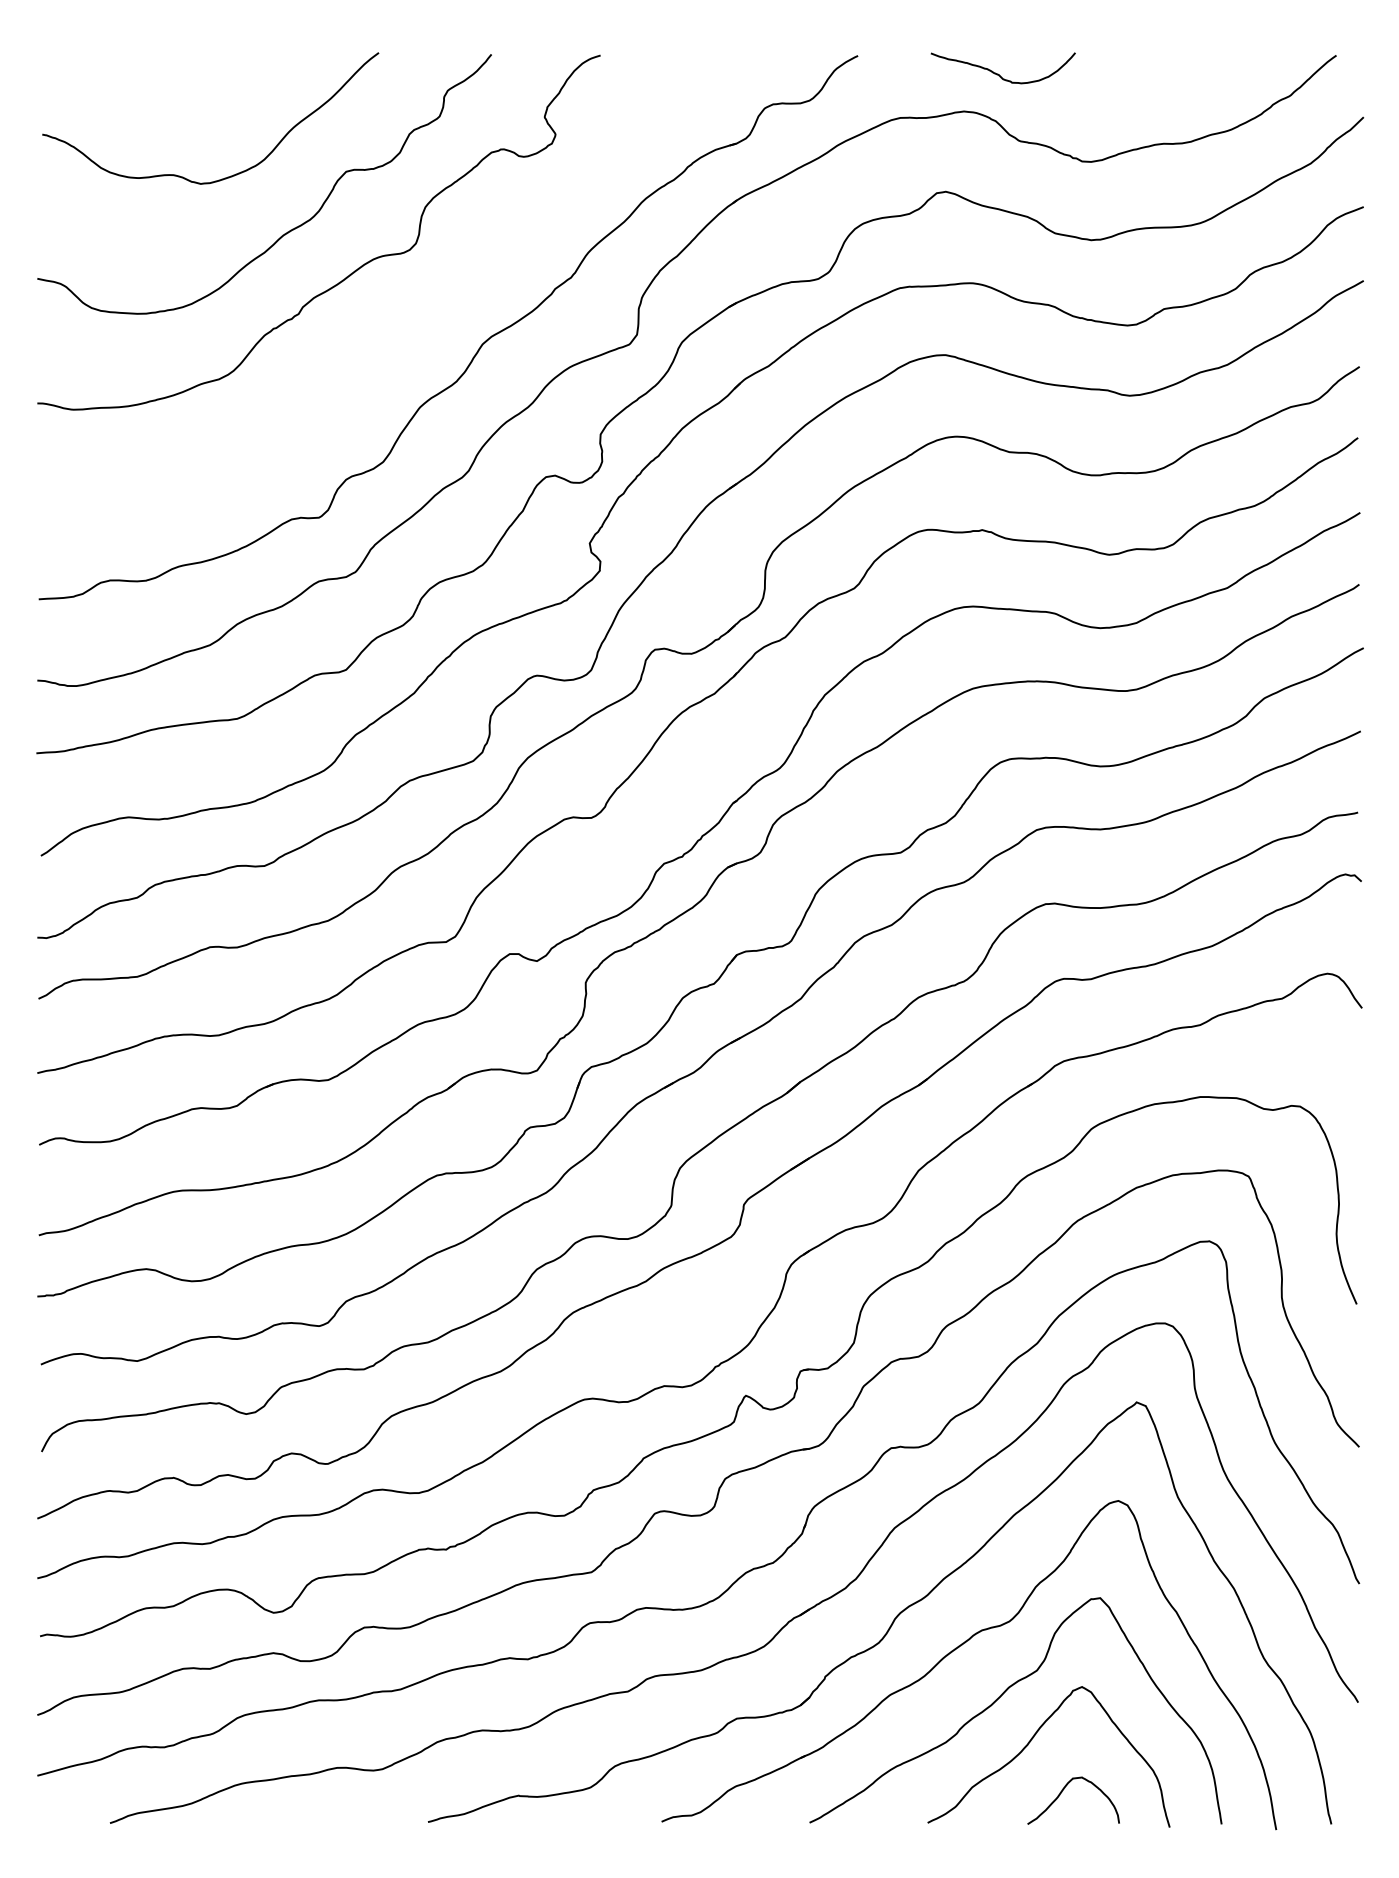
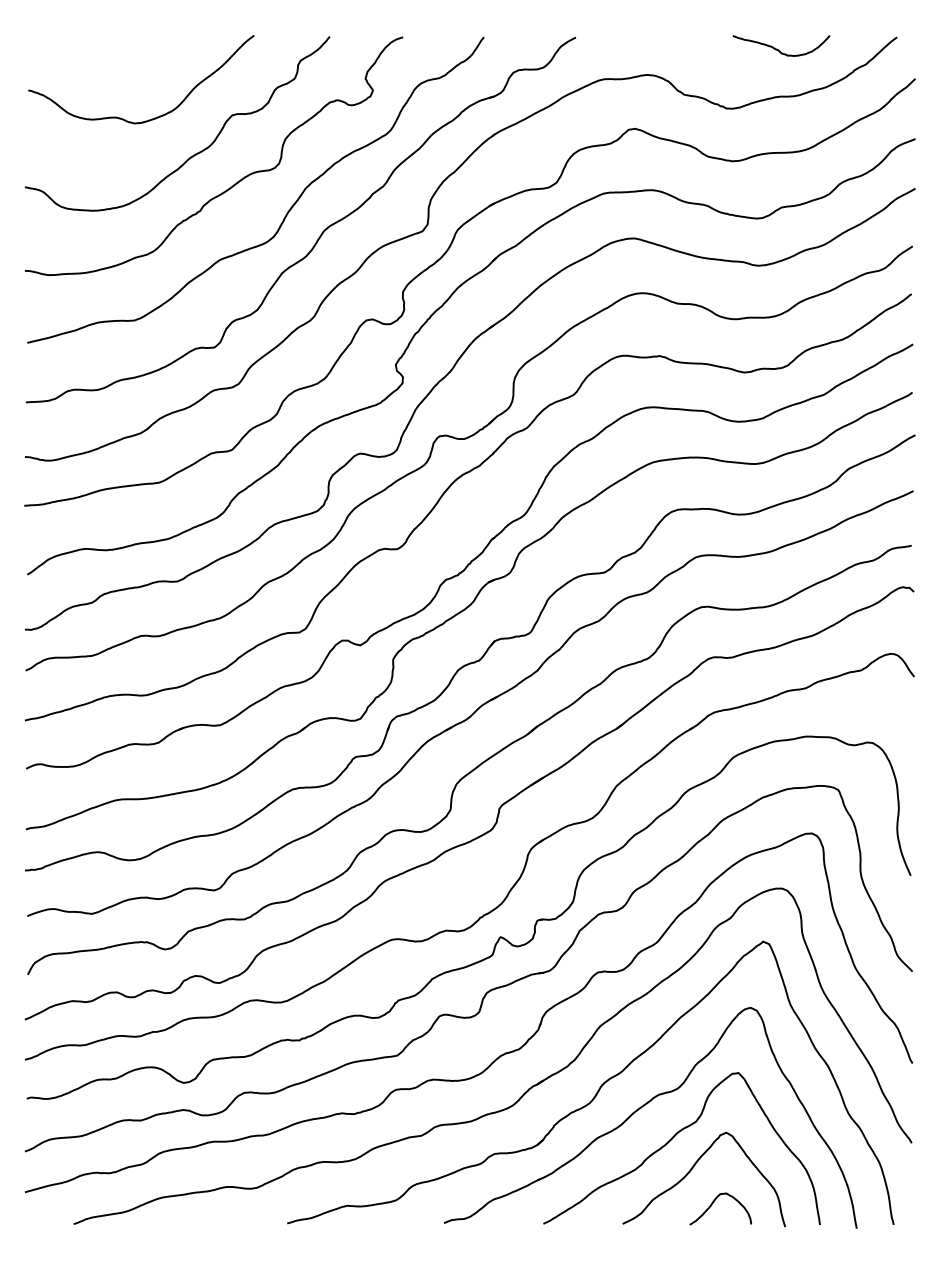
curve: (998, 73) -> (778, 49), moved
curve: (428, 314) -> (287, 211), added

